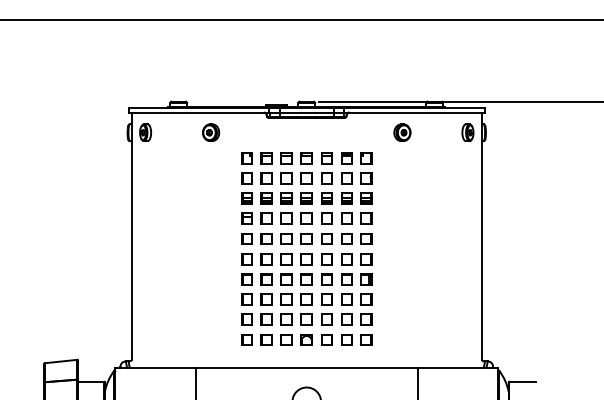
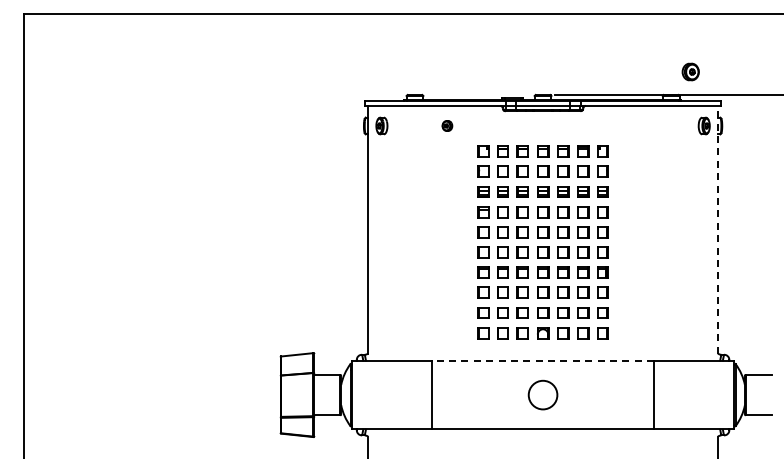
part: (211, 132) -> (447, 125), size x0.6
part: (402, 132) -> (690, 71), moved
line: (481, 236) -> (717, 229), solid -> dashed
line: (307, 368) -> (543, 361), solid -> dashed

